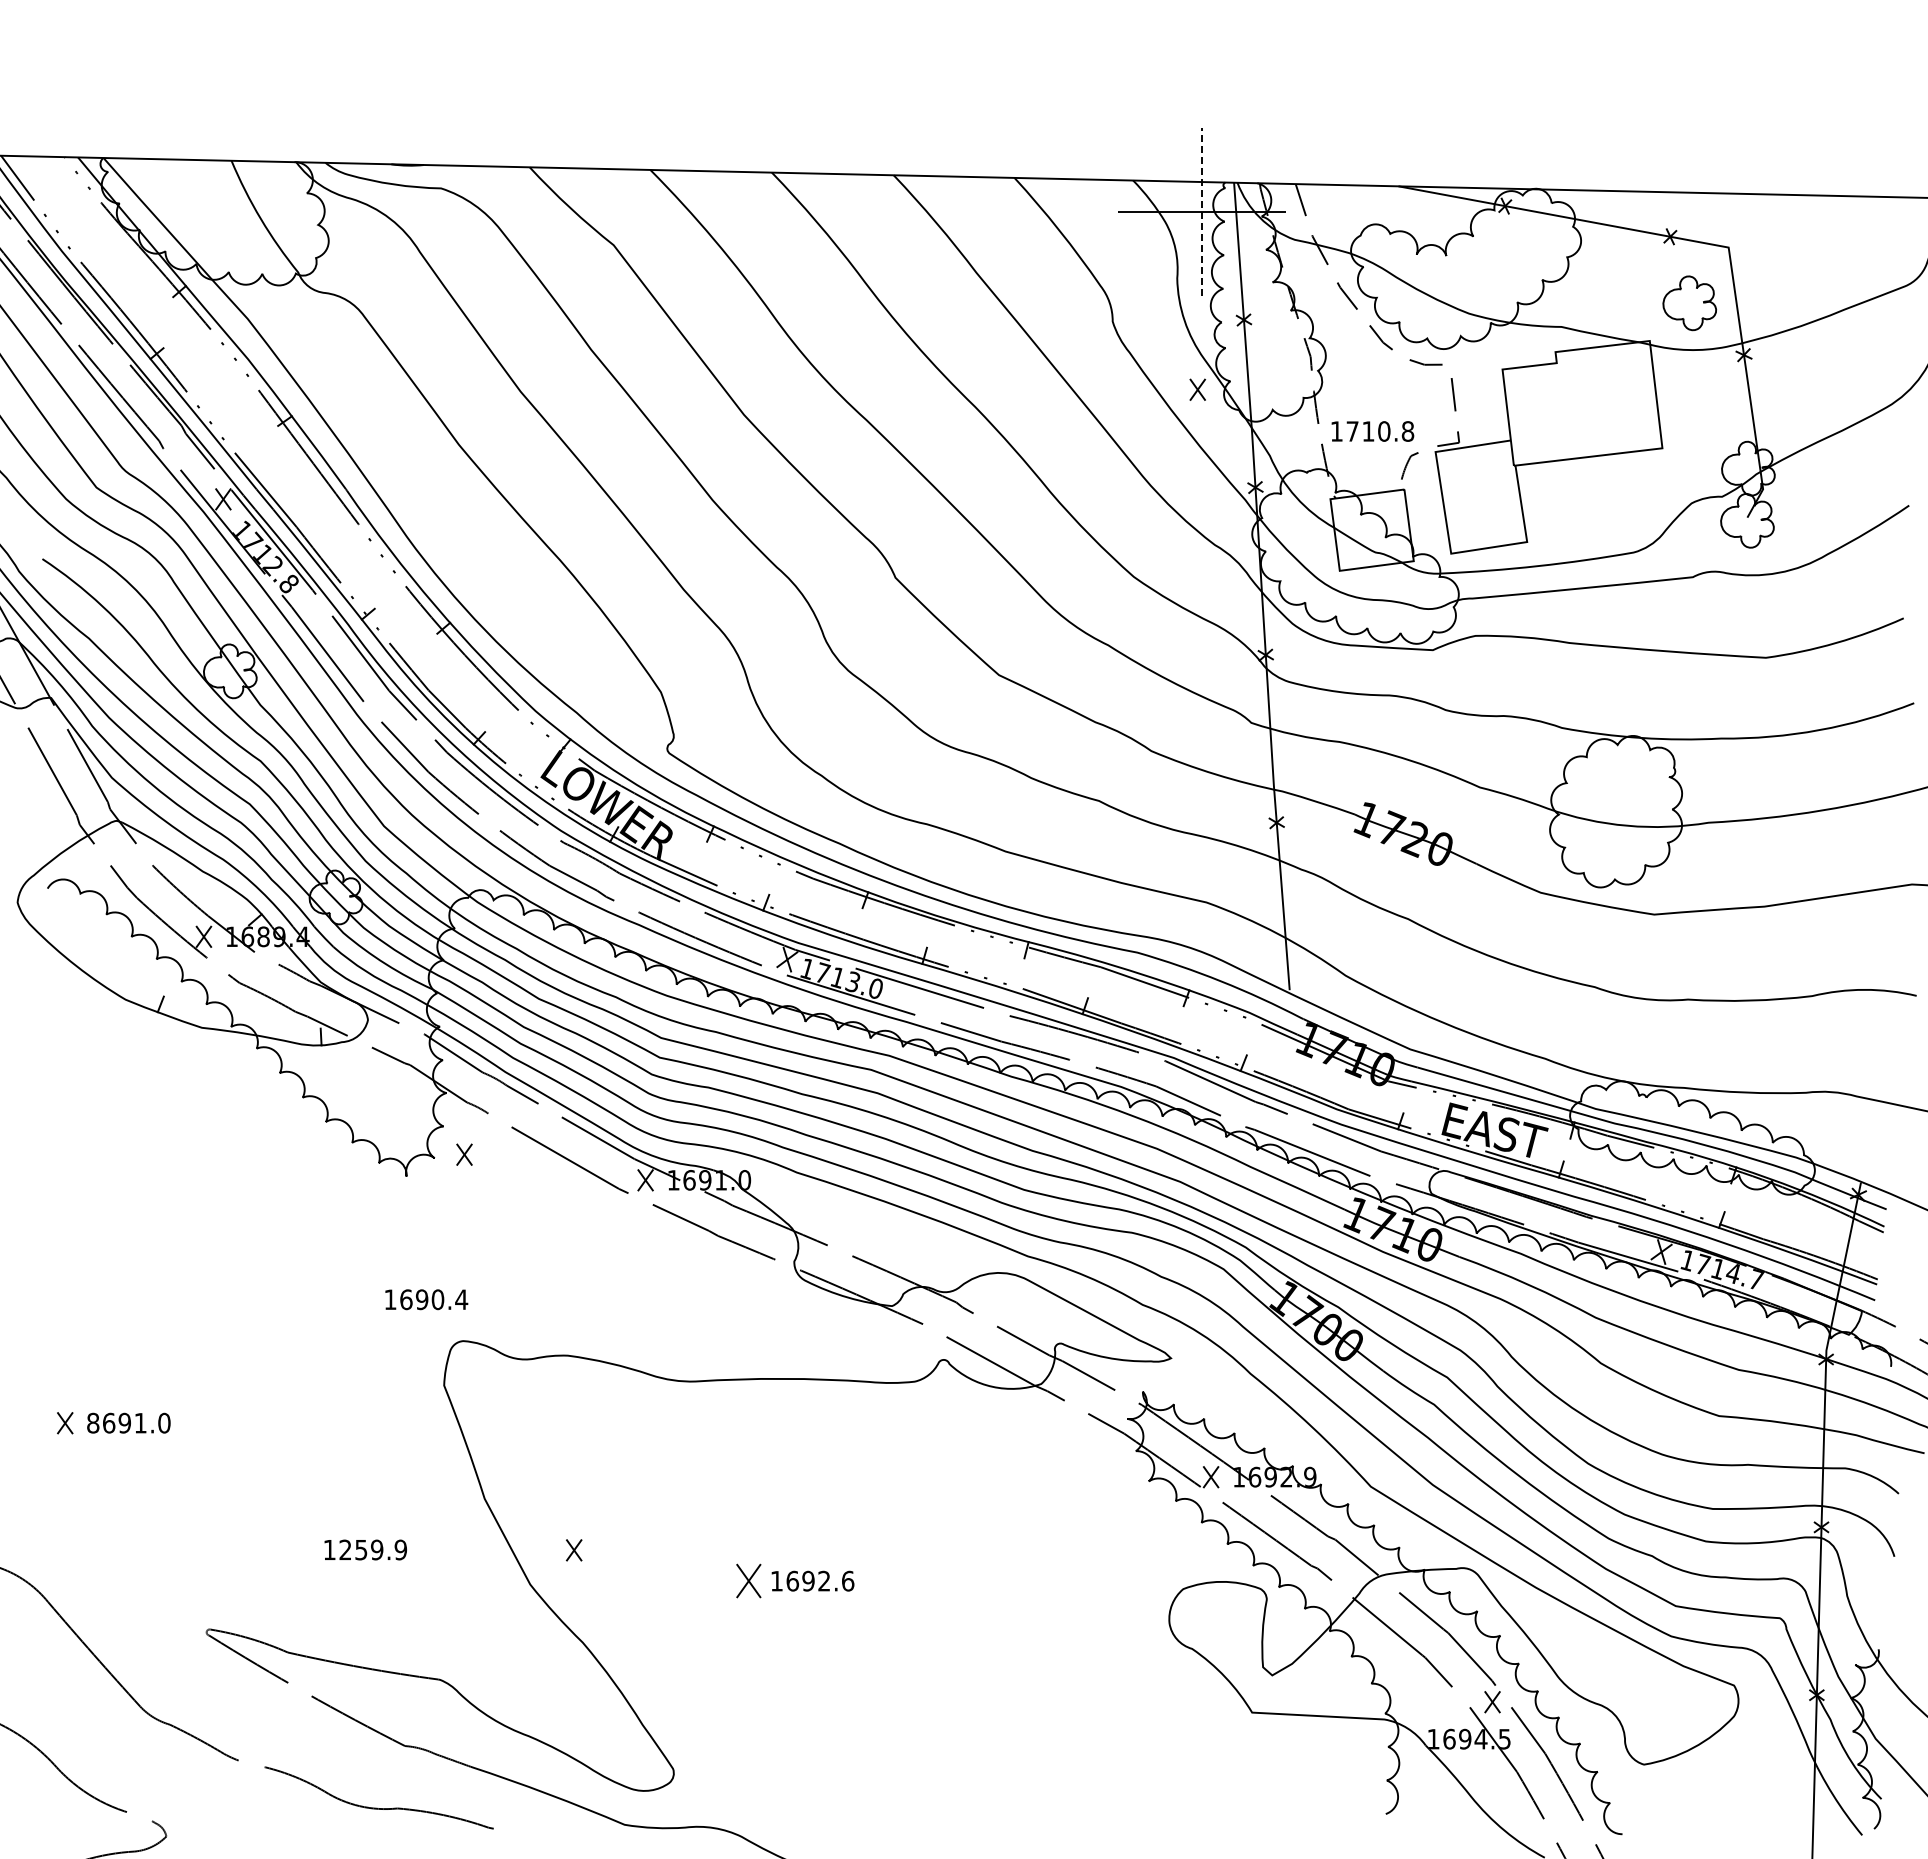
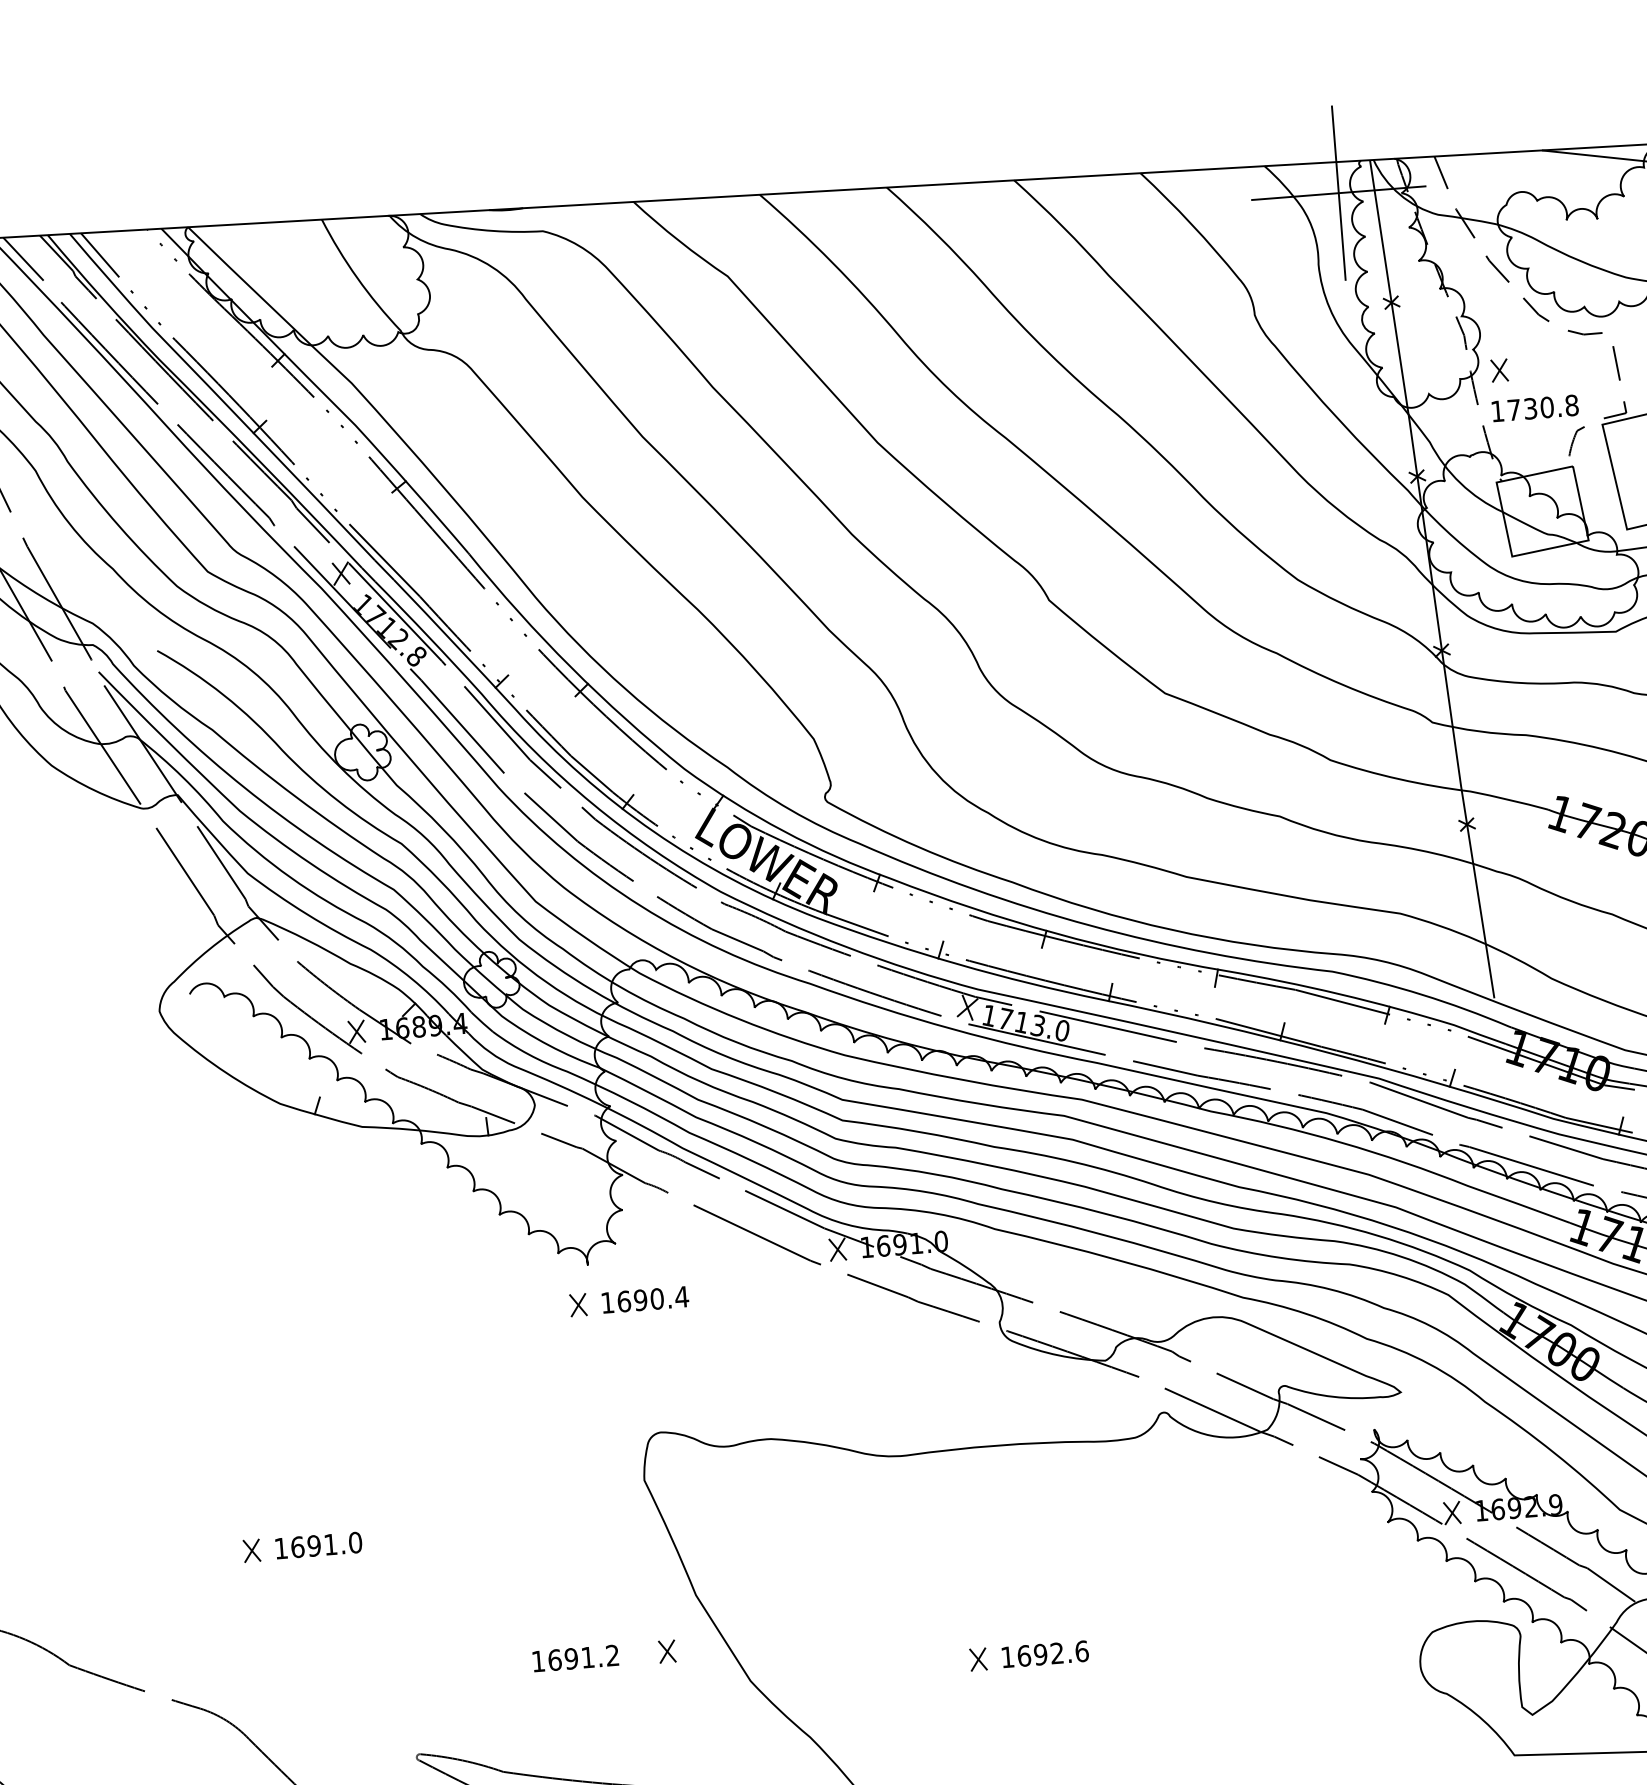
line: (1201, 211) -> (1338, 192), dashed -> solid
part: (1197, 389) -> (1499, 370), moved
text: (1368, 431) -> (1530, 408), 1710.8 -> 1730.8
part: (464, 1154) -> (578, 1304), moved
text: (426, 1299) -> (645, 1299), moved
text: (93, 1422) -> (281, 1547), 8691.0 -> 1691.0
text: (373, 1549) -> (584, 1657), 1259.9 -> 1691.2
part: (574, 1550) -> (667, 1651), moved
part: (748, 1581) -> (978, 1659), size x0.62

